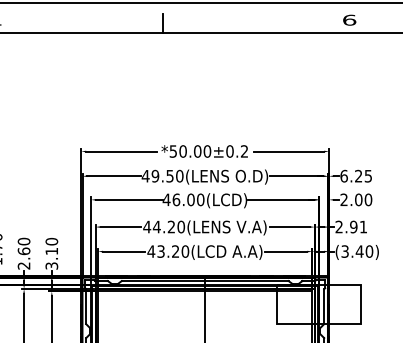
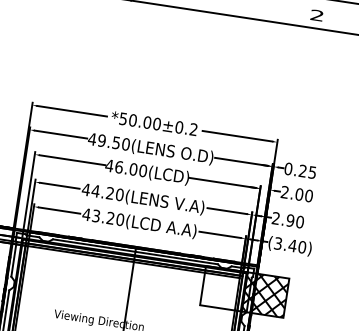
text: (349, 19) -> (317, 14), 6 -> 2
text: (343, 175) -> (287, 168), 6.25 -> 0.25
text: (363, 226) -> (300, 221), 2.91 -> 2.90
hatch: (340, 304) -> (265, 295), added

